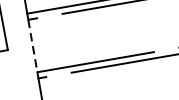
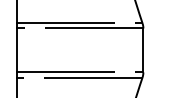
line: (33, 45) -> (17, 50), dashed -> solid

